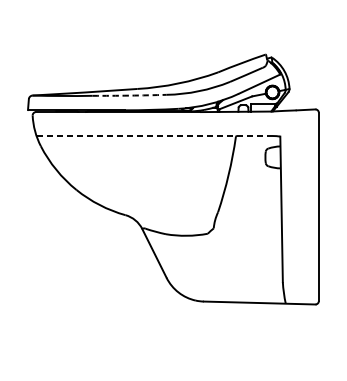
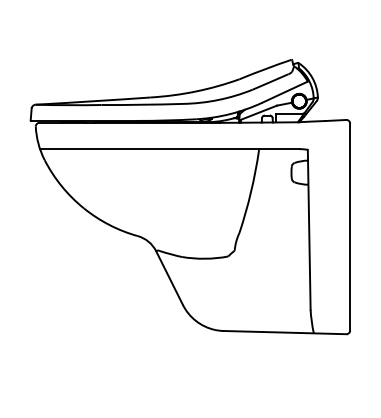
arc: (129, 95) -> (142, 104), dashed -> solid
line: (154, 136) -> (169, 149), dashed -> solid

